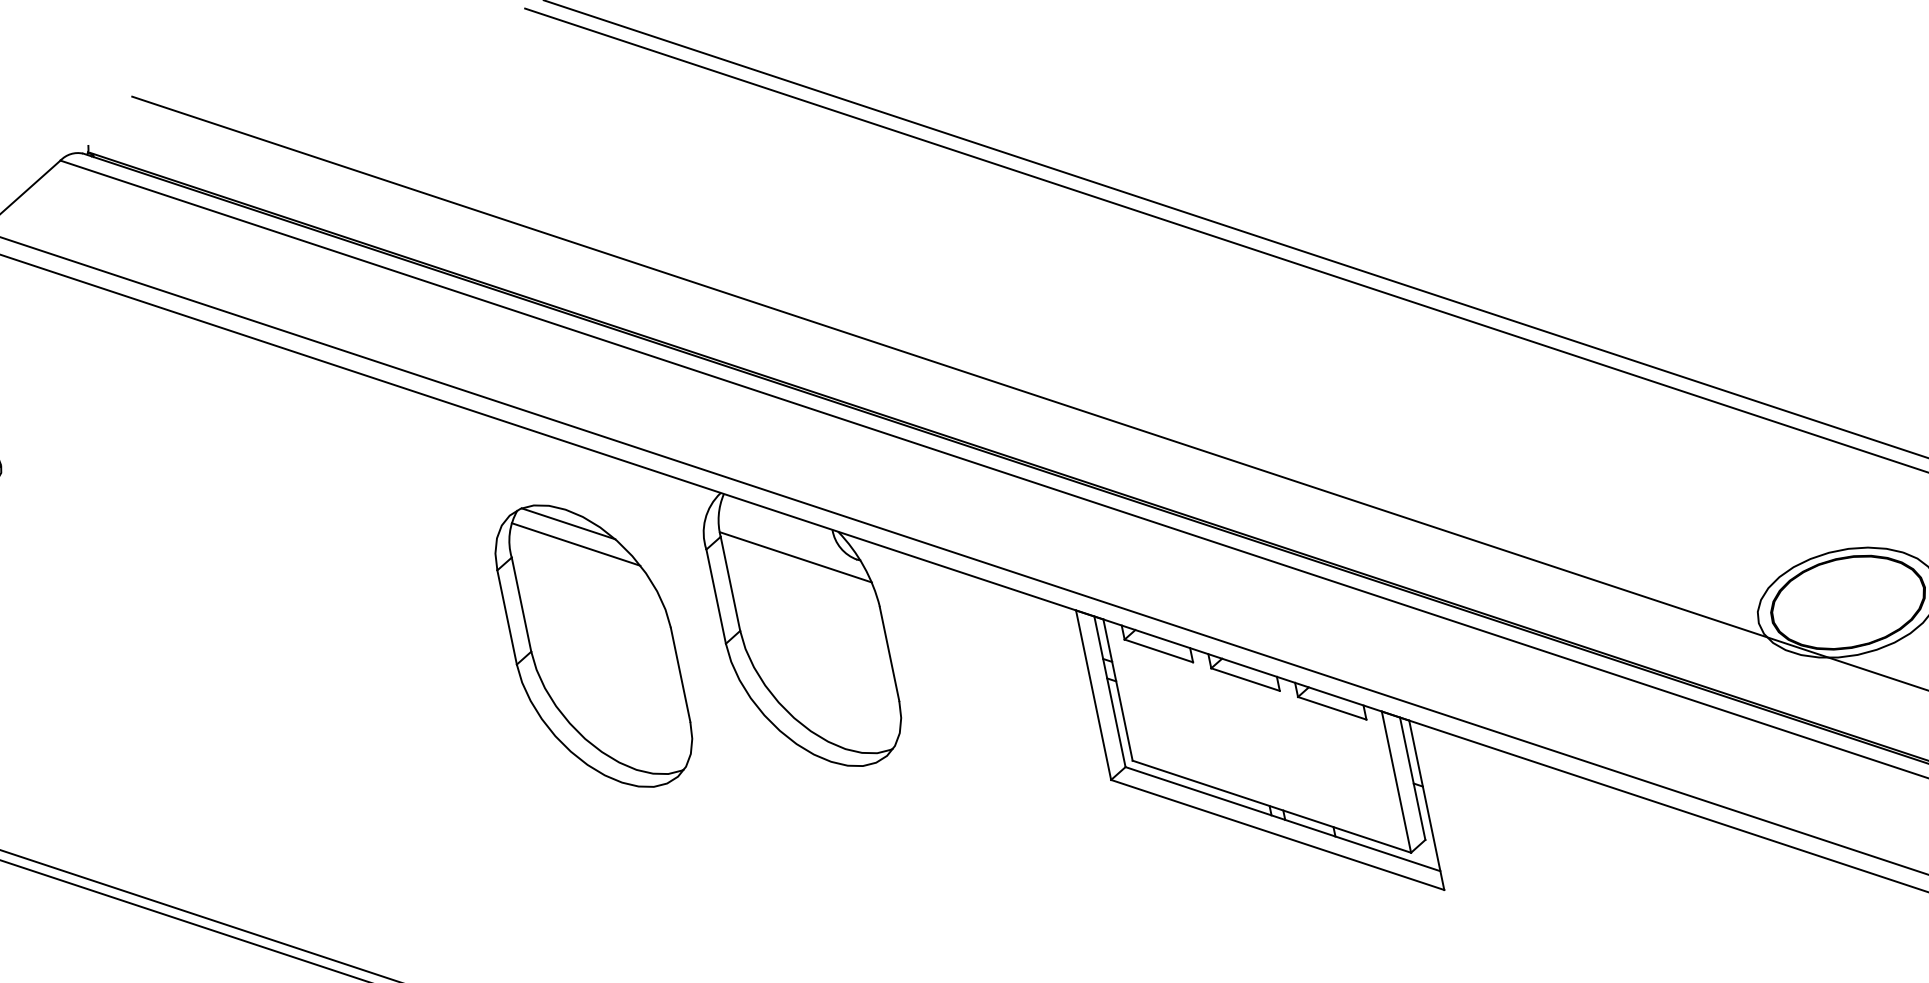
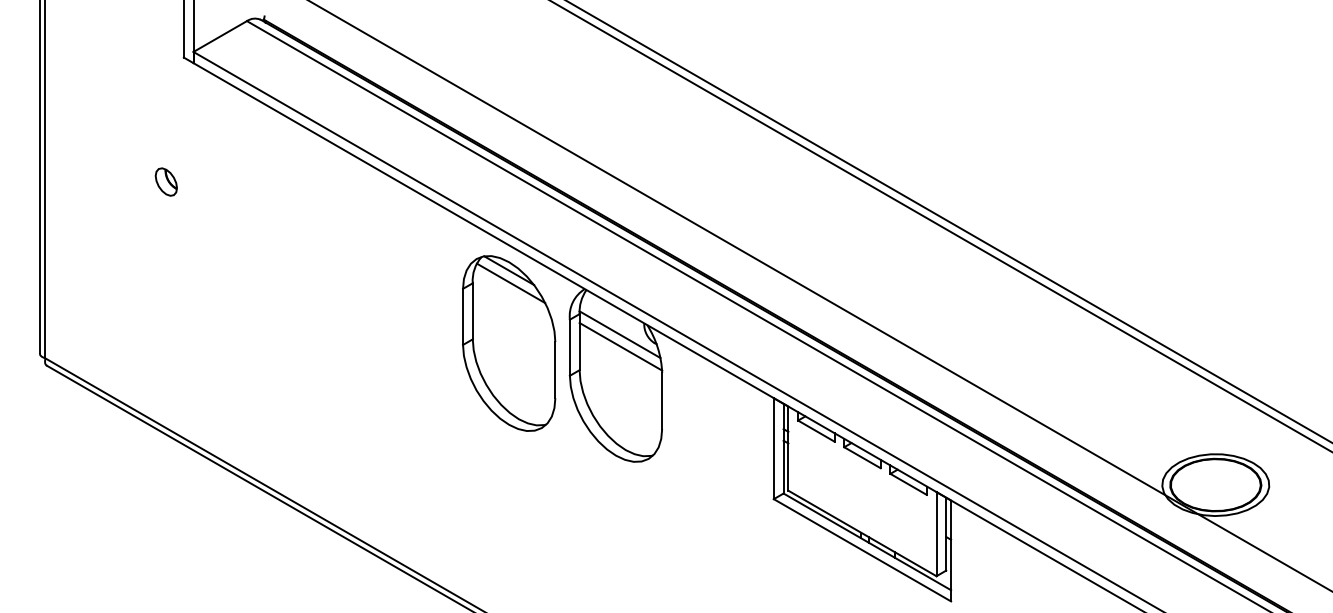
line: (800, 576) -> (620, 346), added
part: (594, 645) -> (509, 343), moved

